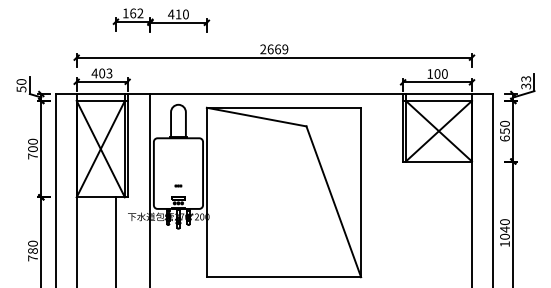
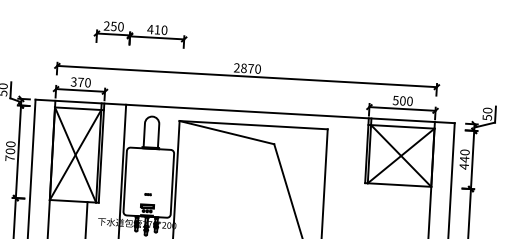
text: (132, 13) -> (113, 26), 162 -> 250
text: (277, 49) -> (250, 68), 2669 -> 2870
text: (101, 73) -> (80, 82), 403 -> 370
text: (430, 73) -> (396, 100), 100 -> 500
text: (525, 82) -> (486, 113), 33 -> 50
text: (504, 134) -> (463, 162), 650 -> 440

